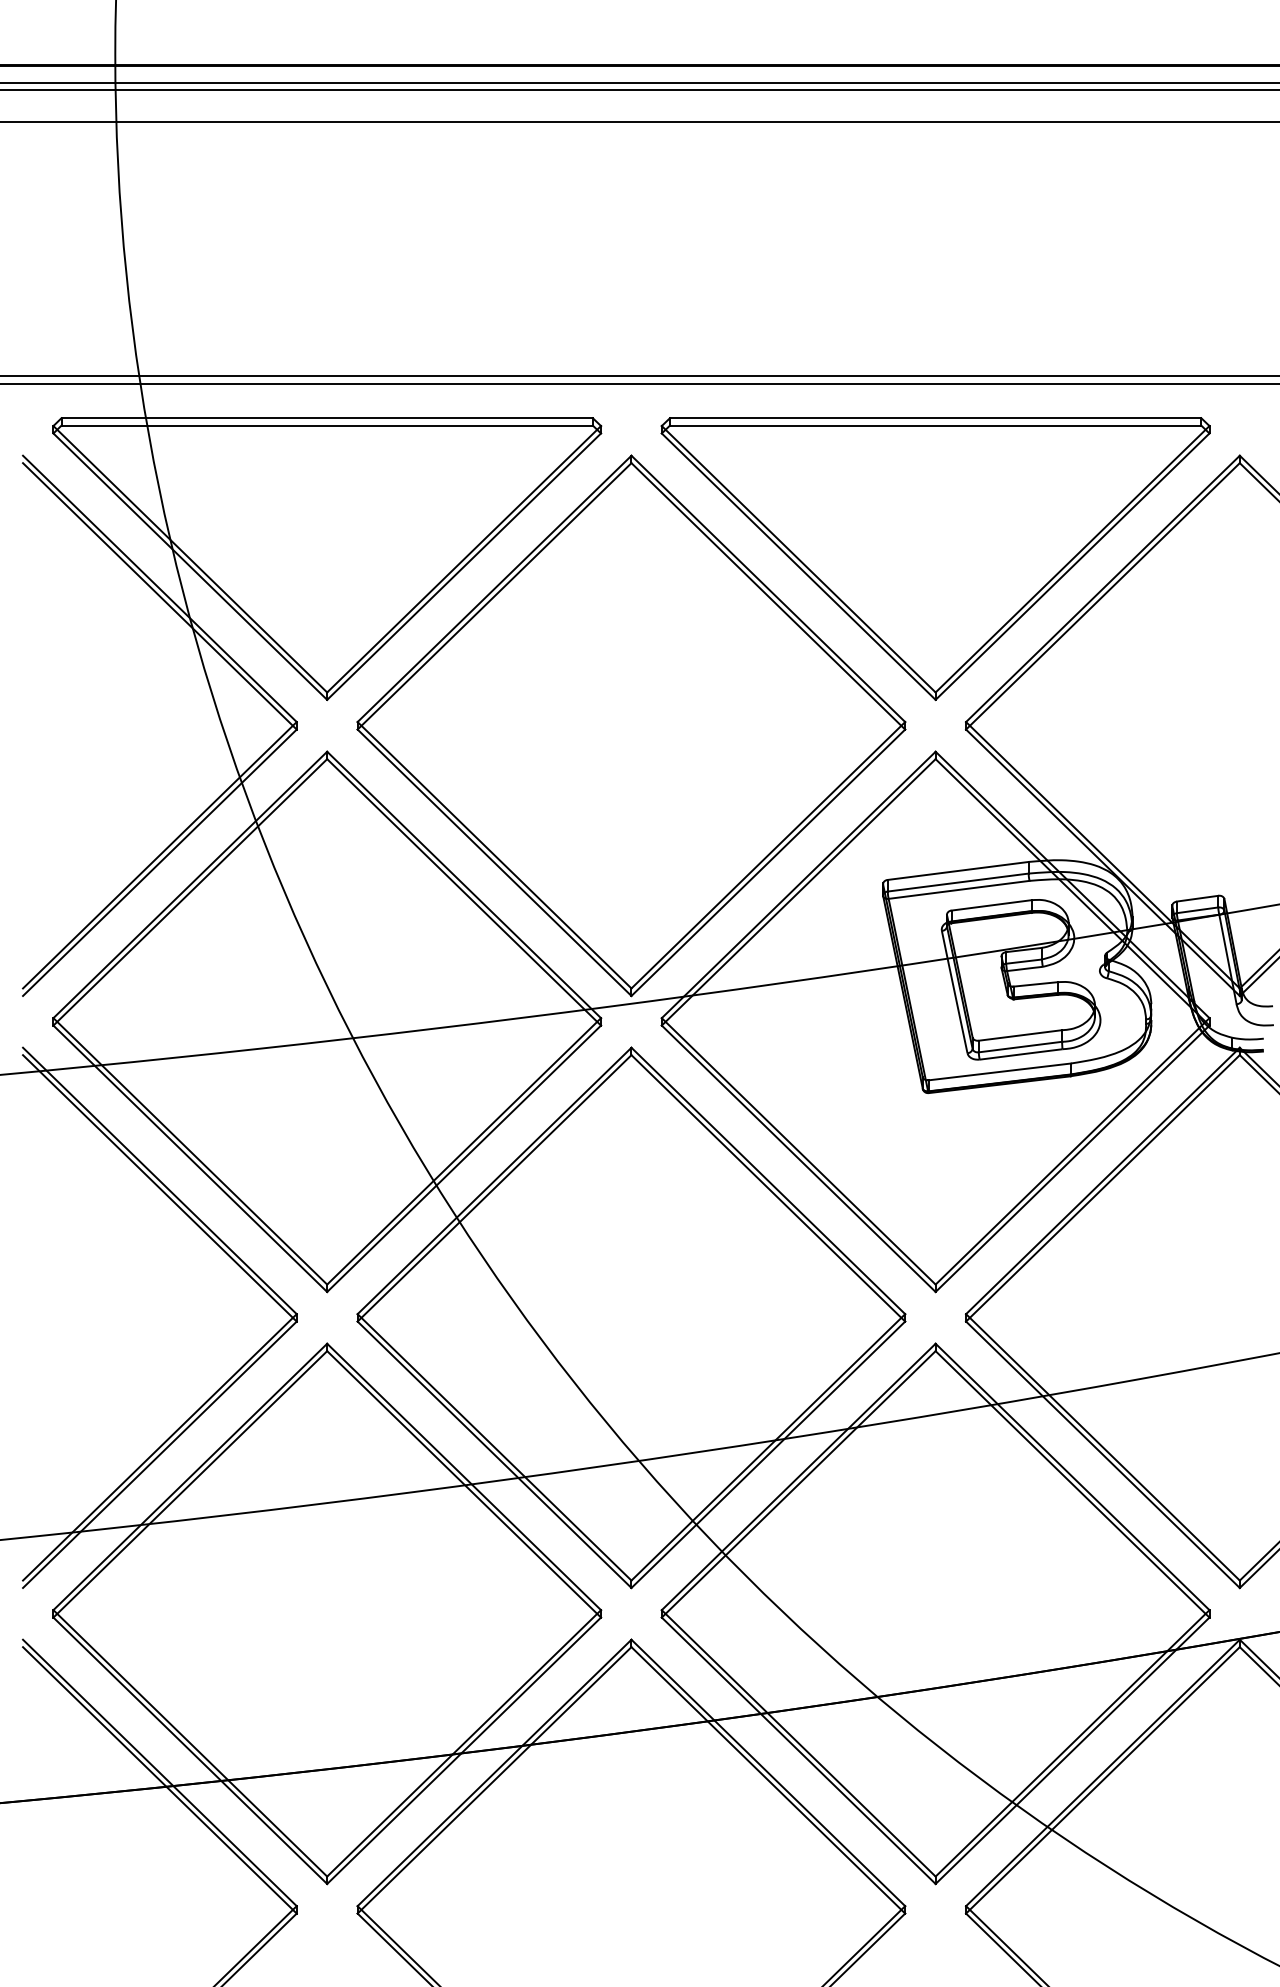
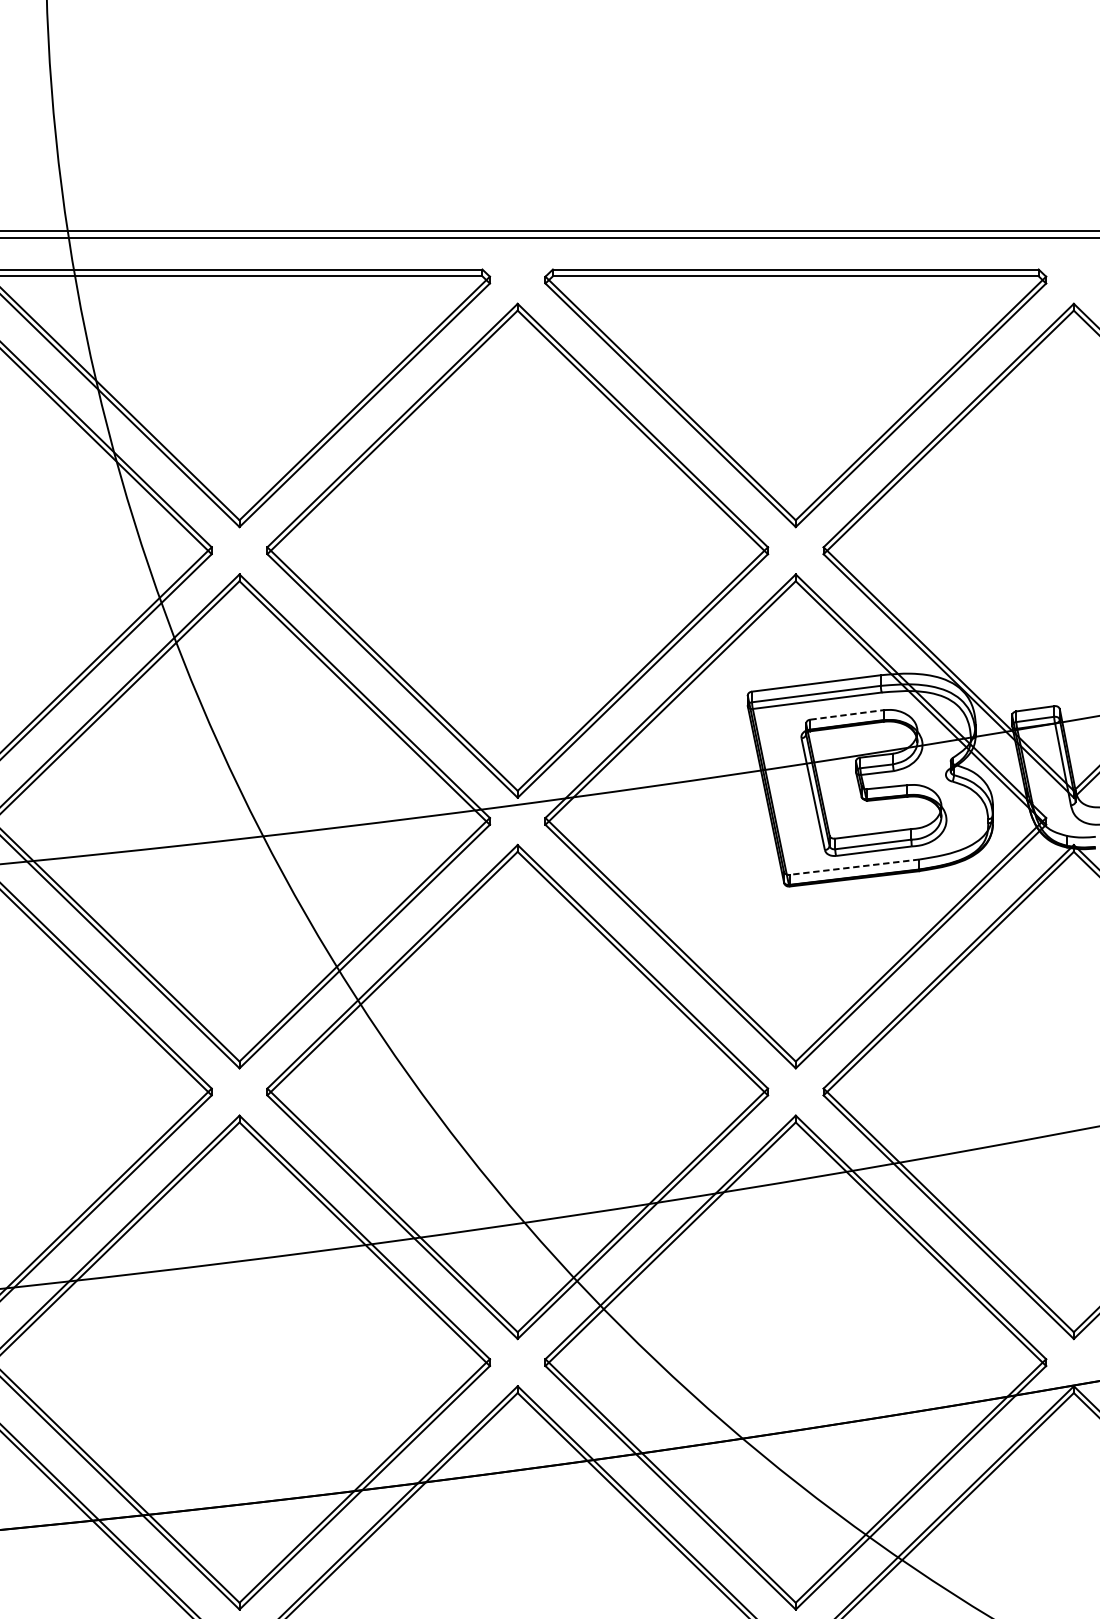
line: (992, 905) -> (847, 715), solid -> dashed
line: (999, 1071) -> (854, 866), solid -> dashed

